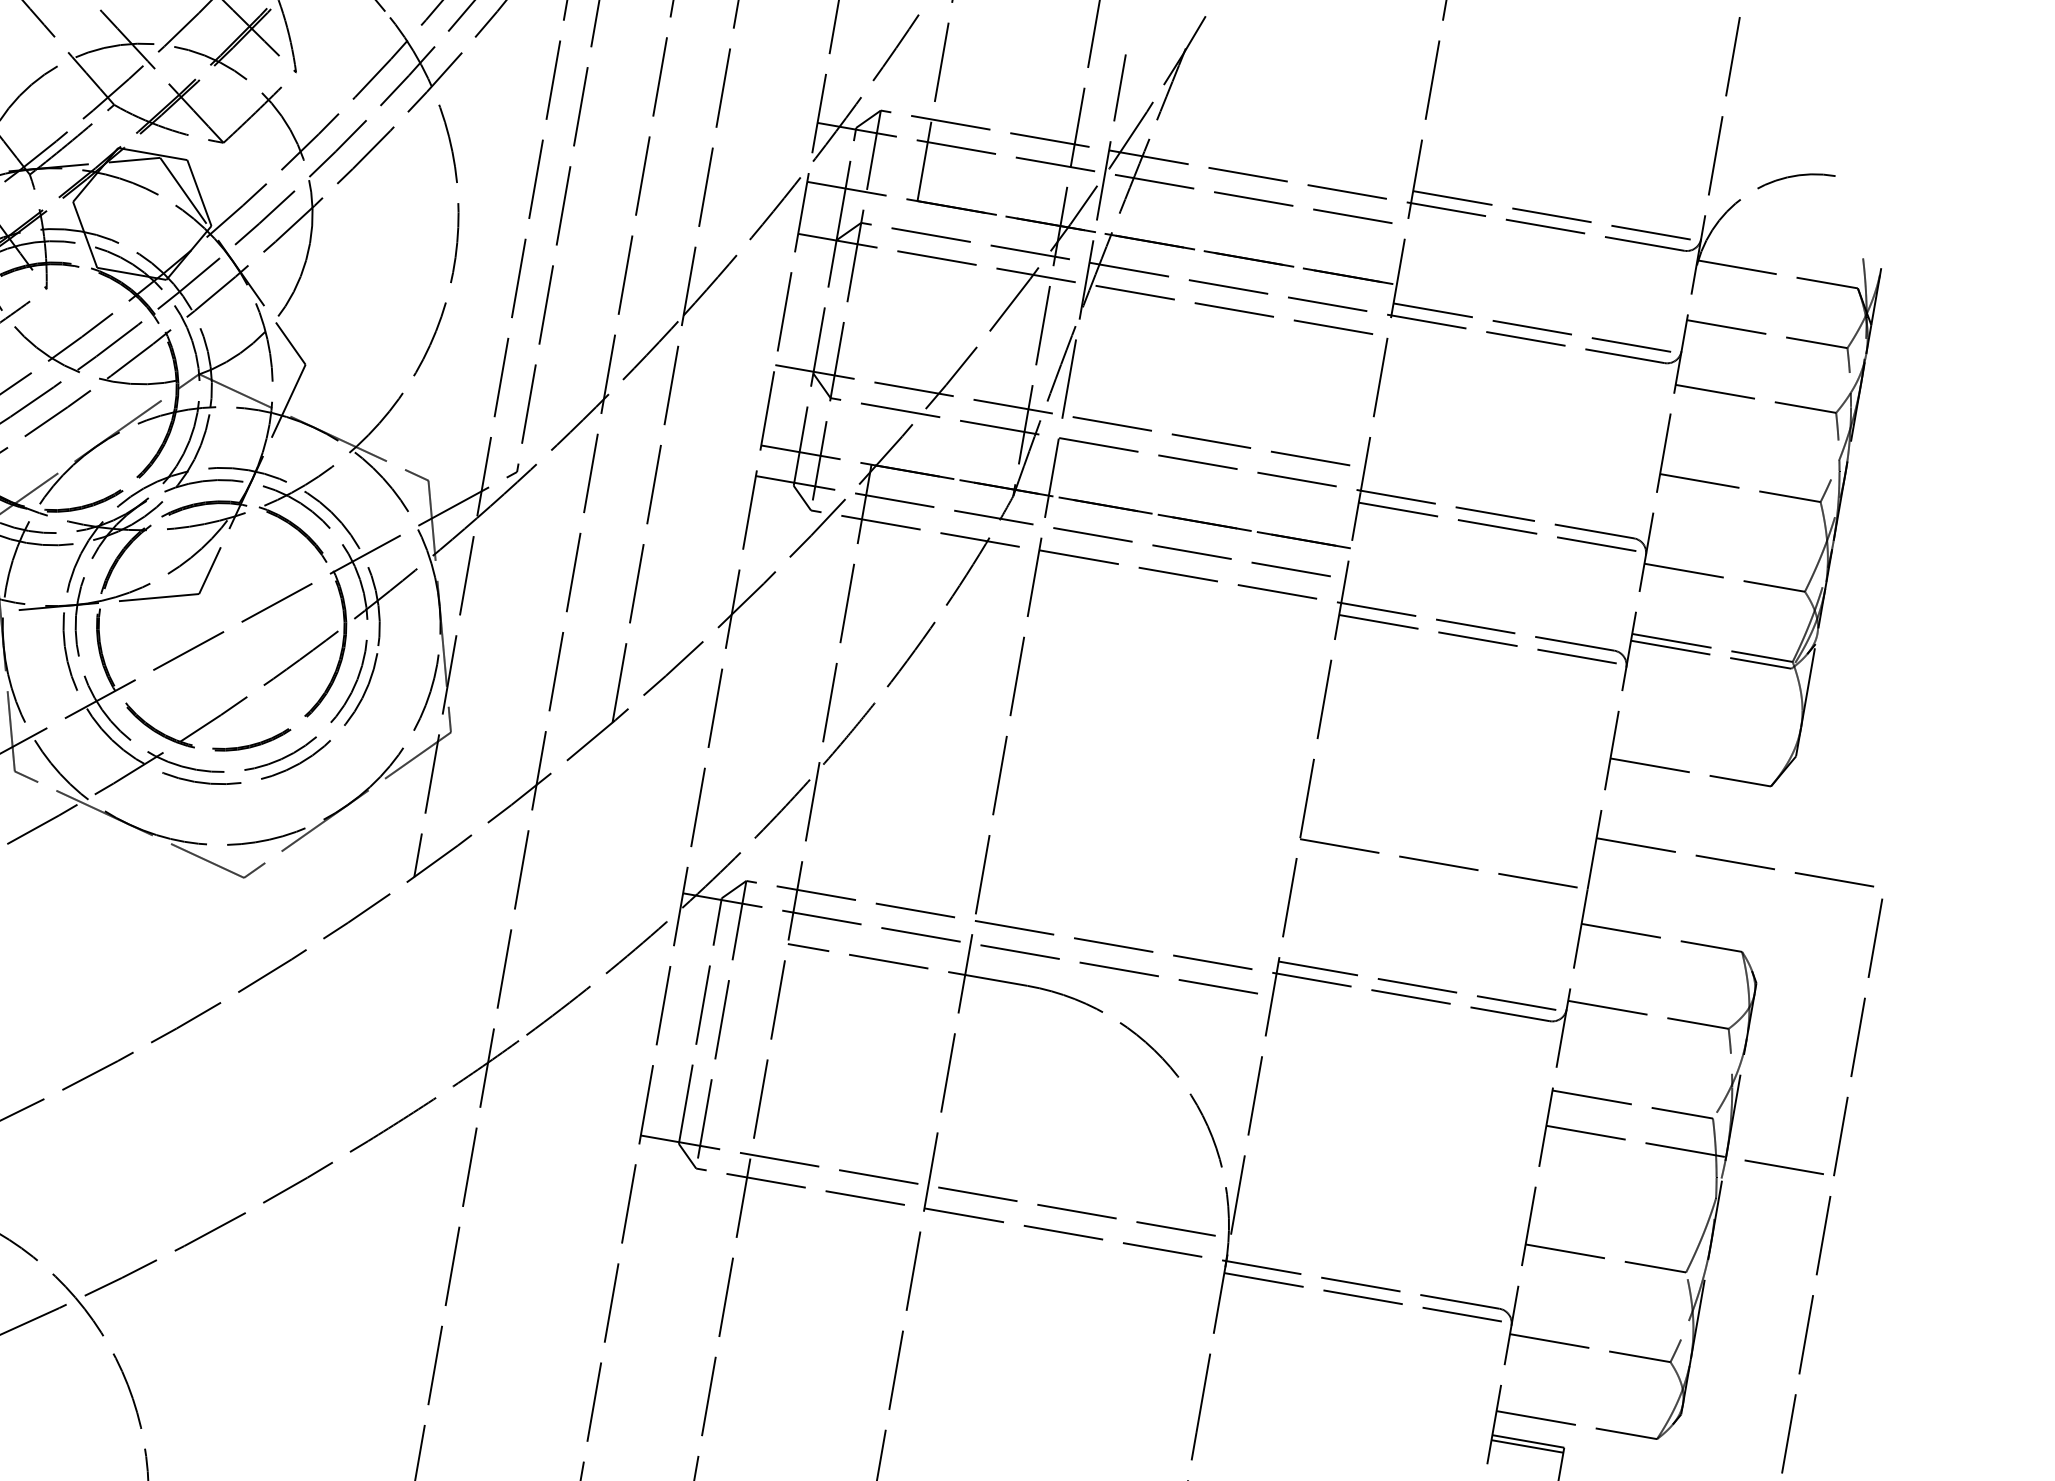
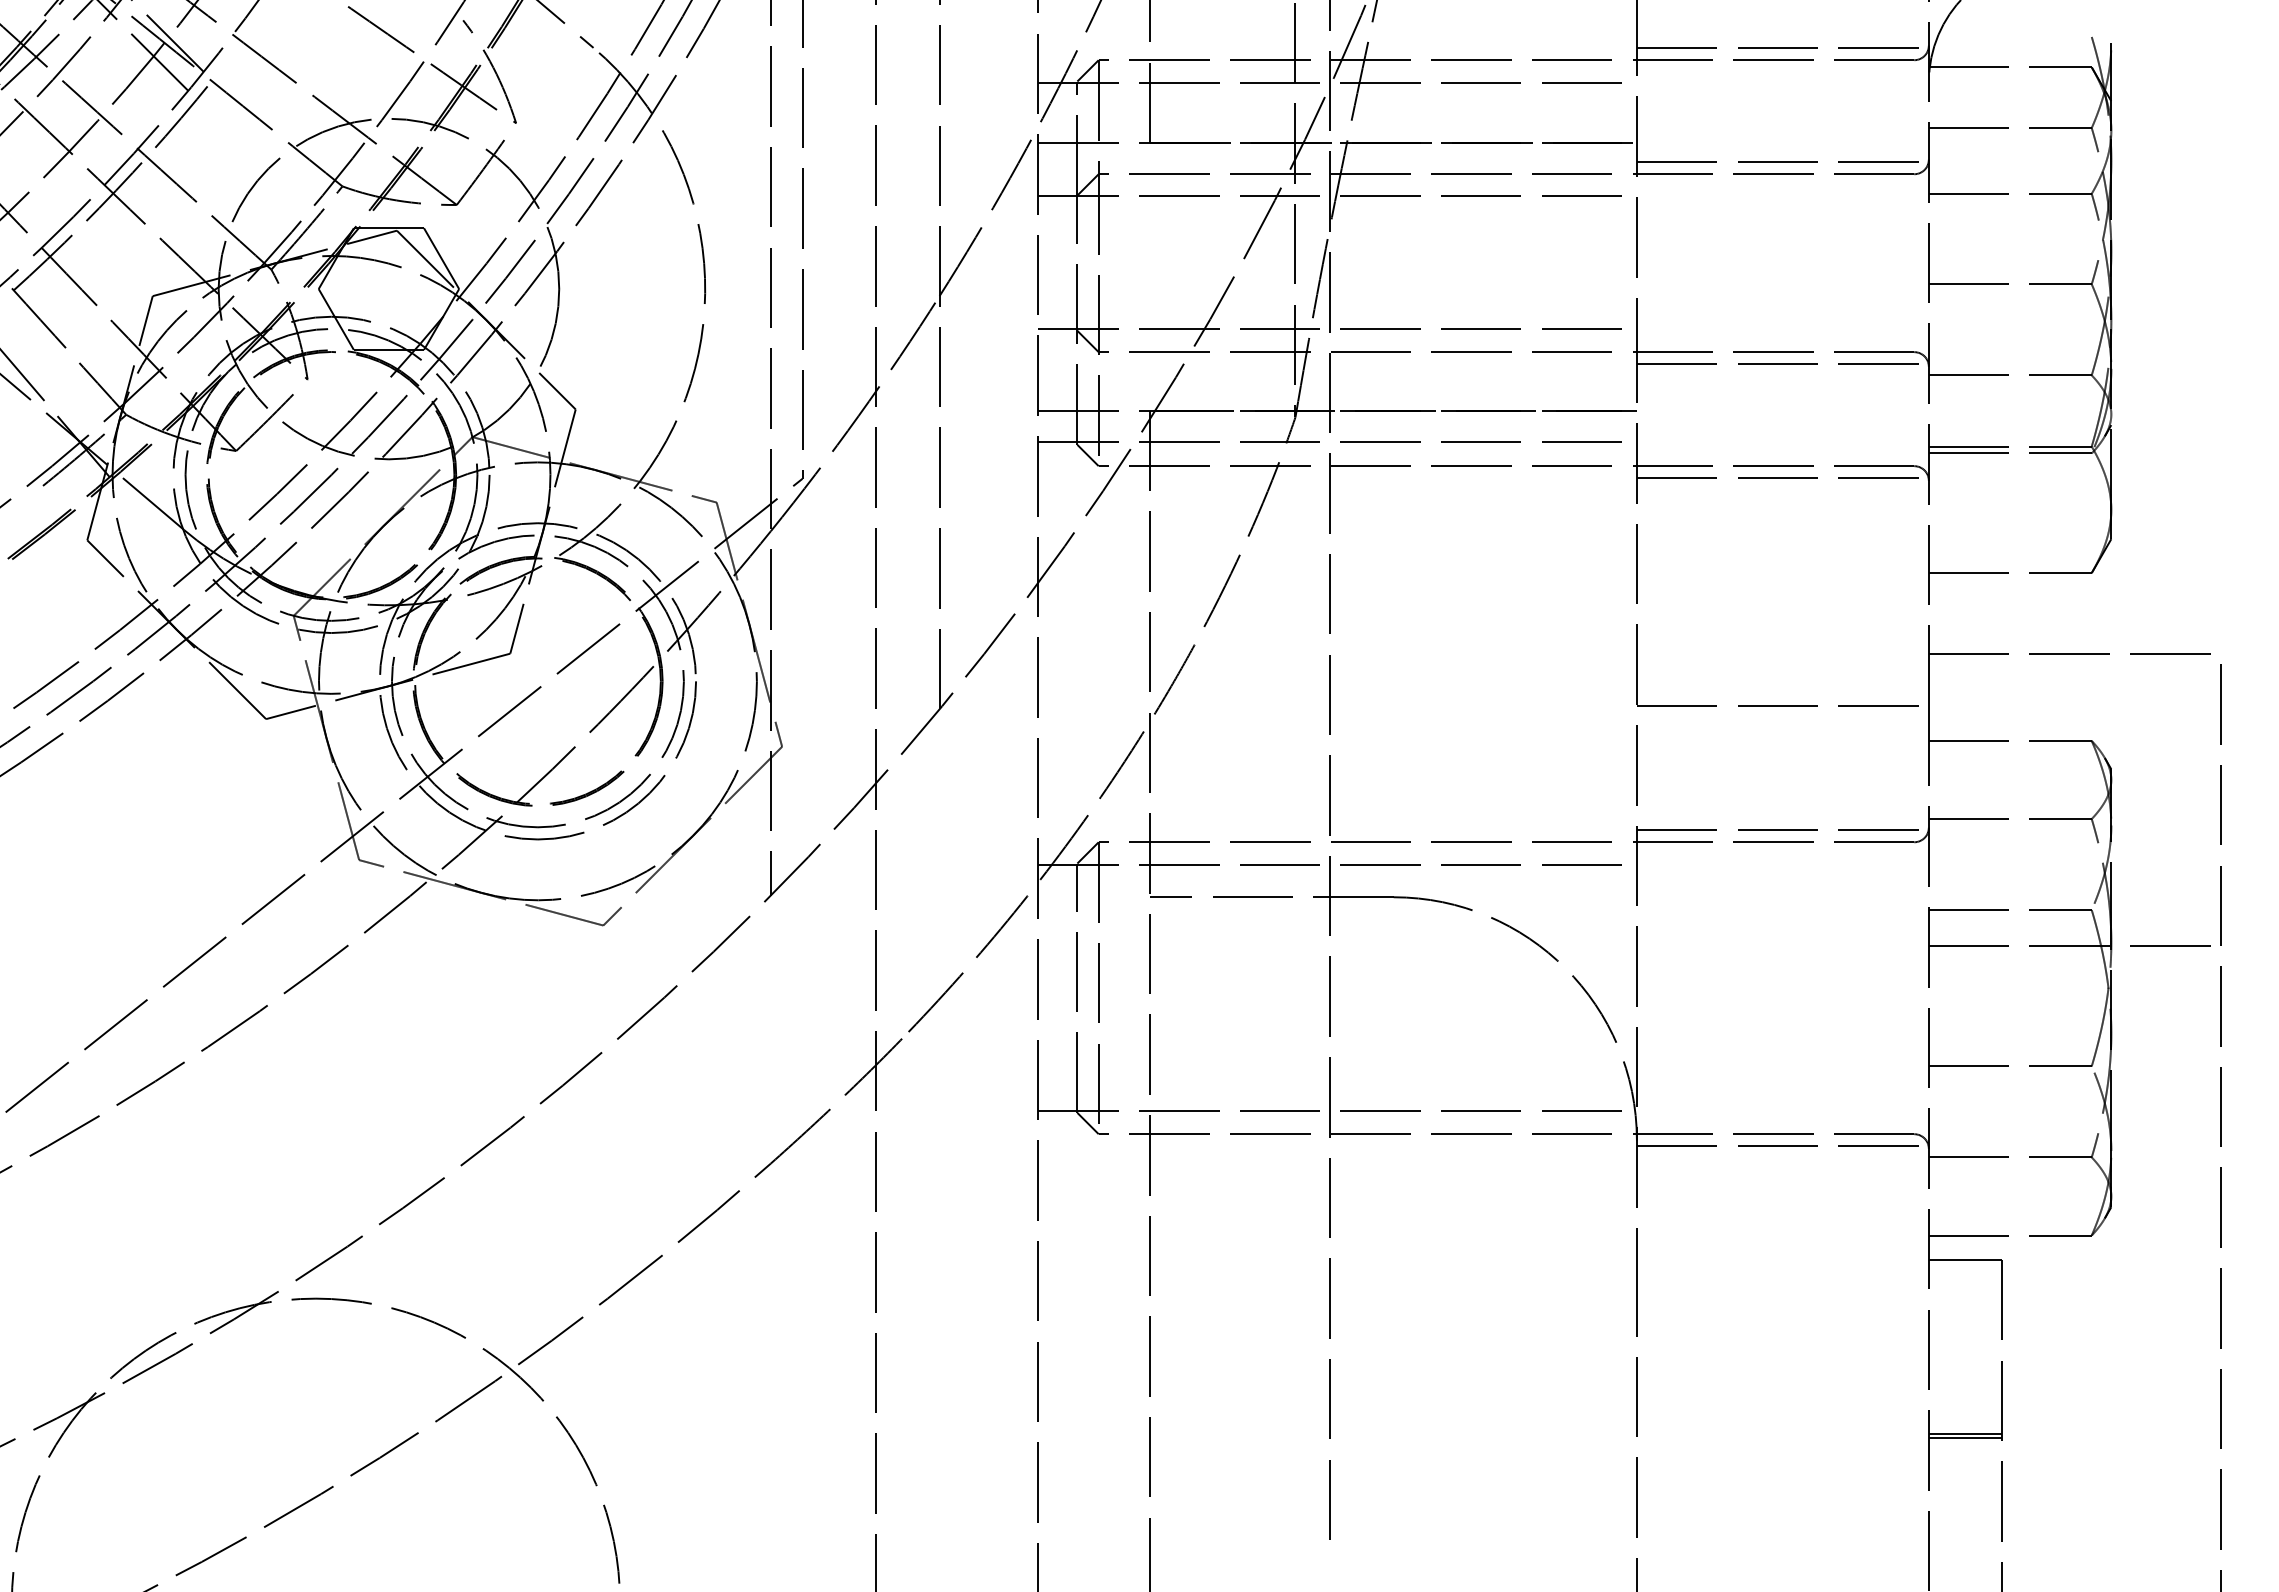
line: (1526, 1446) -> (1964, 1265), removed

